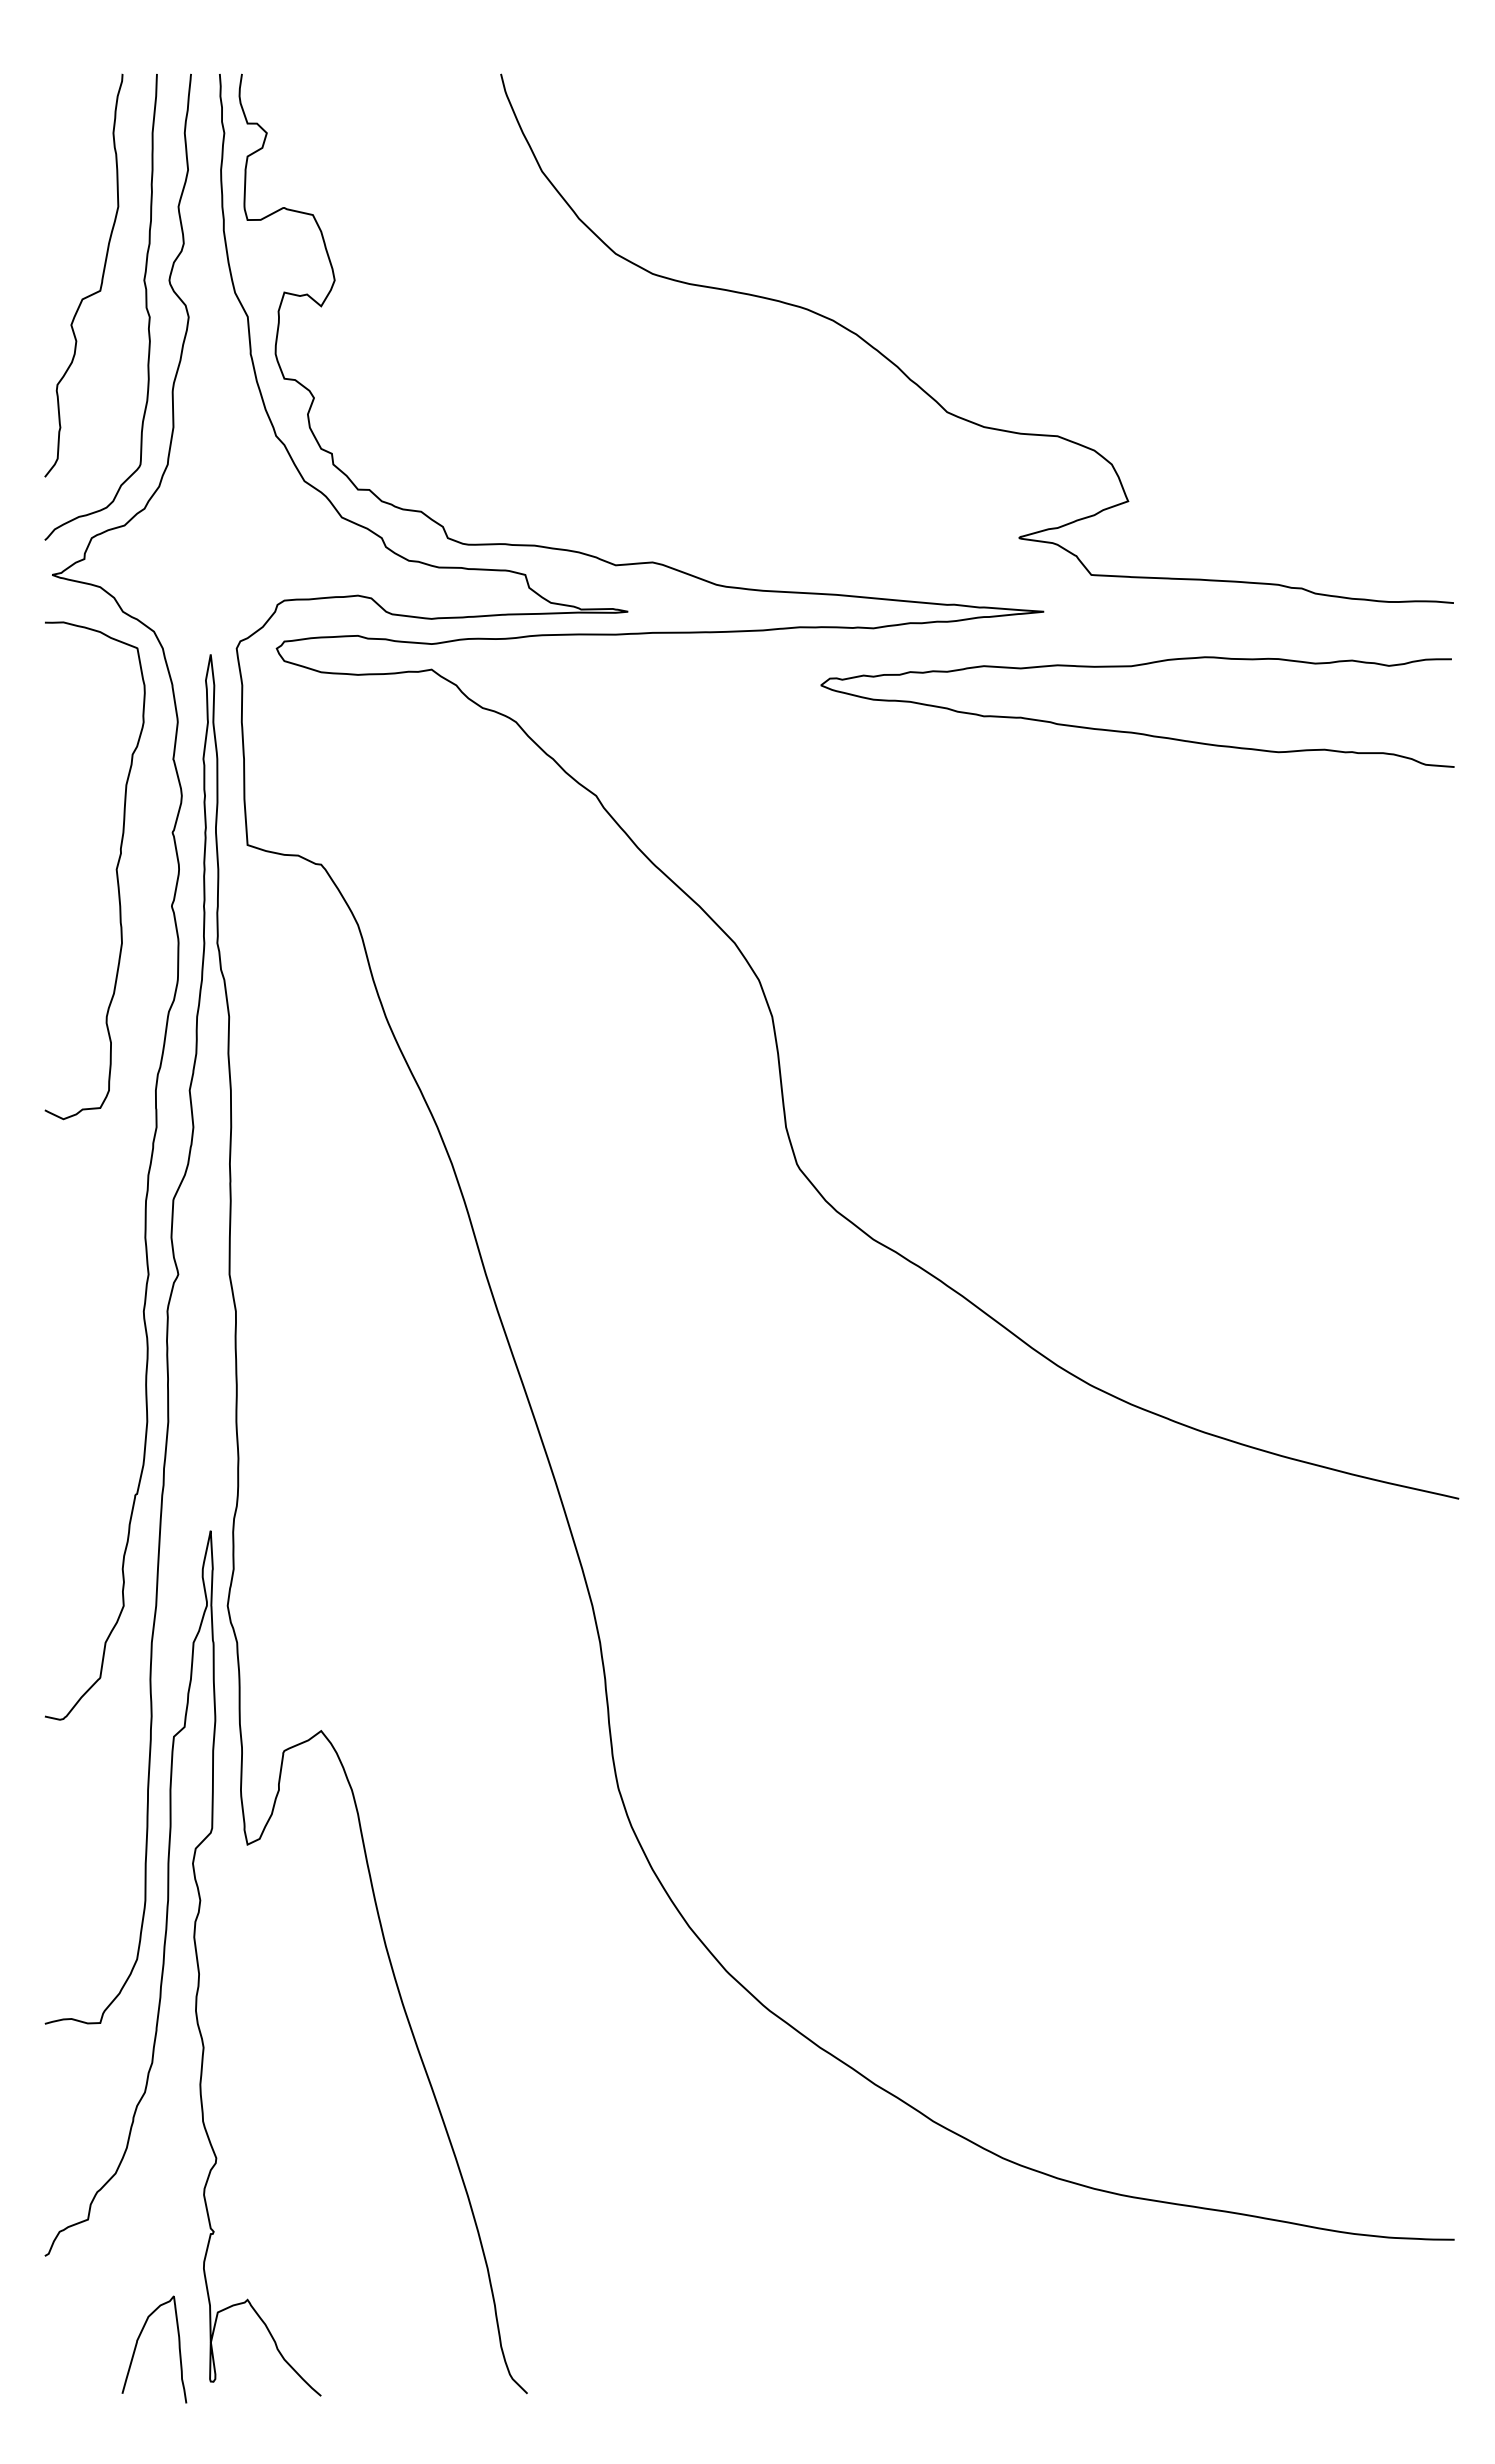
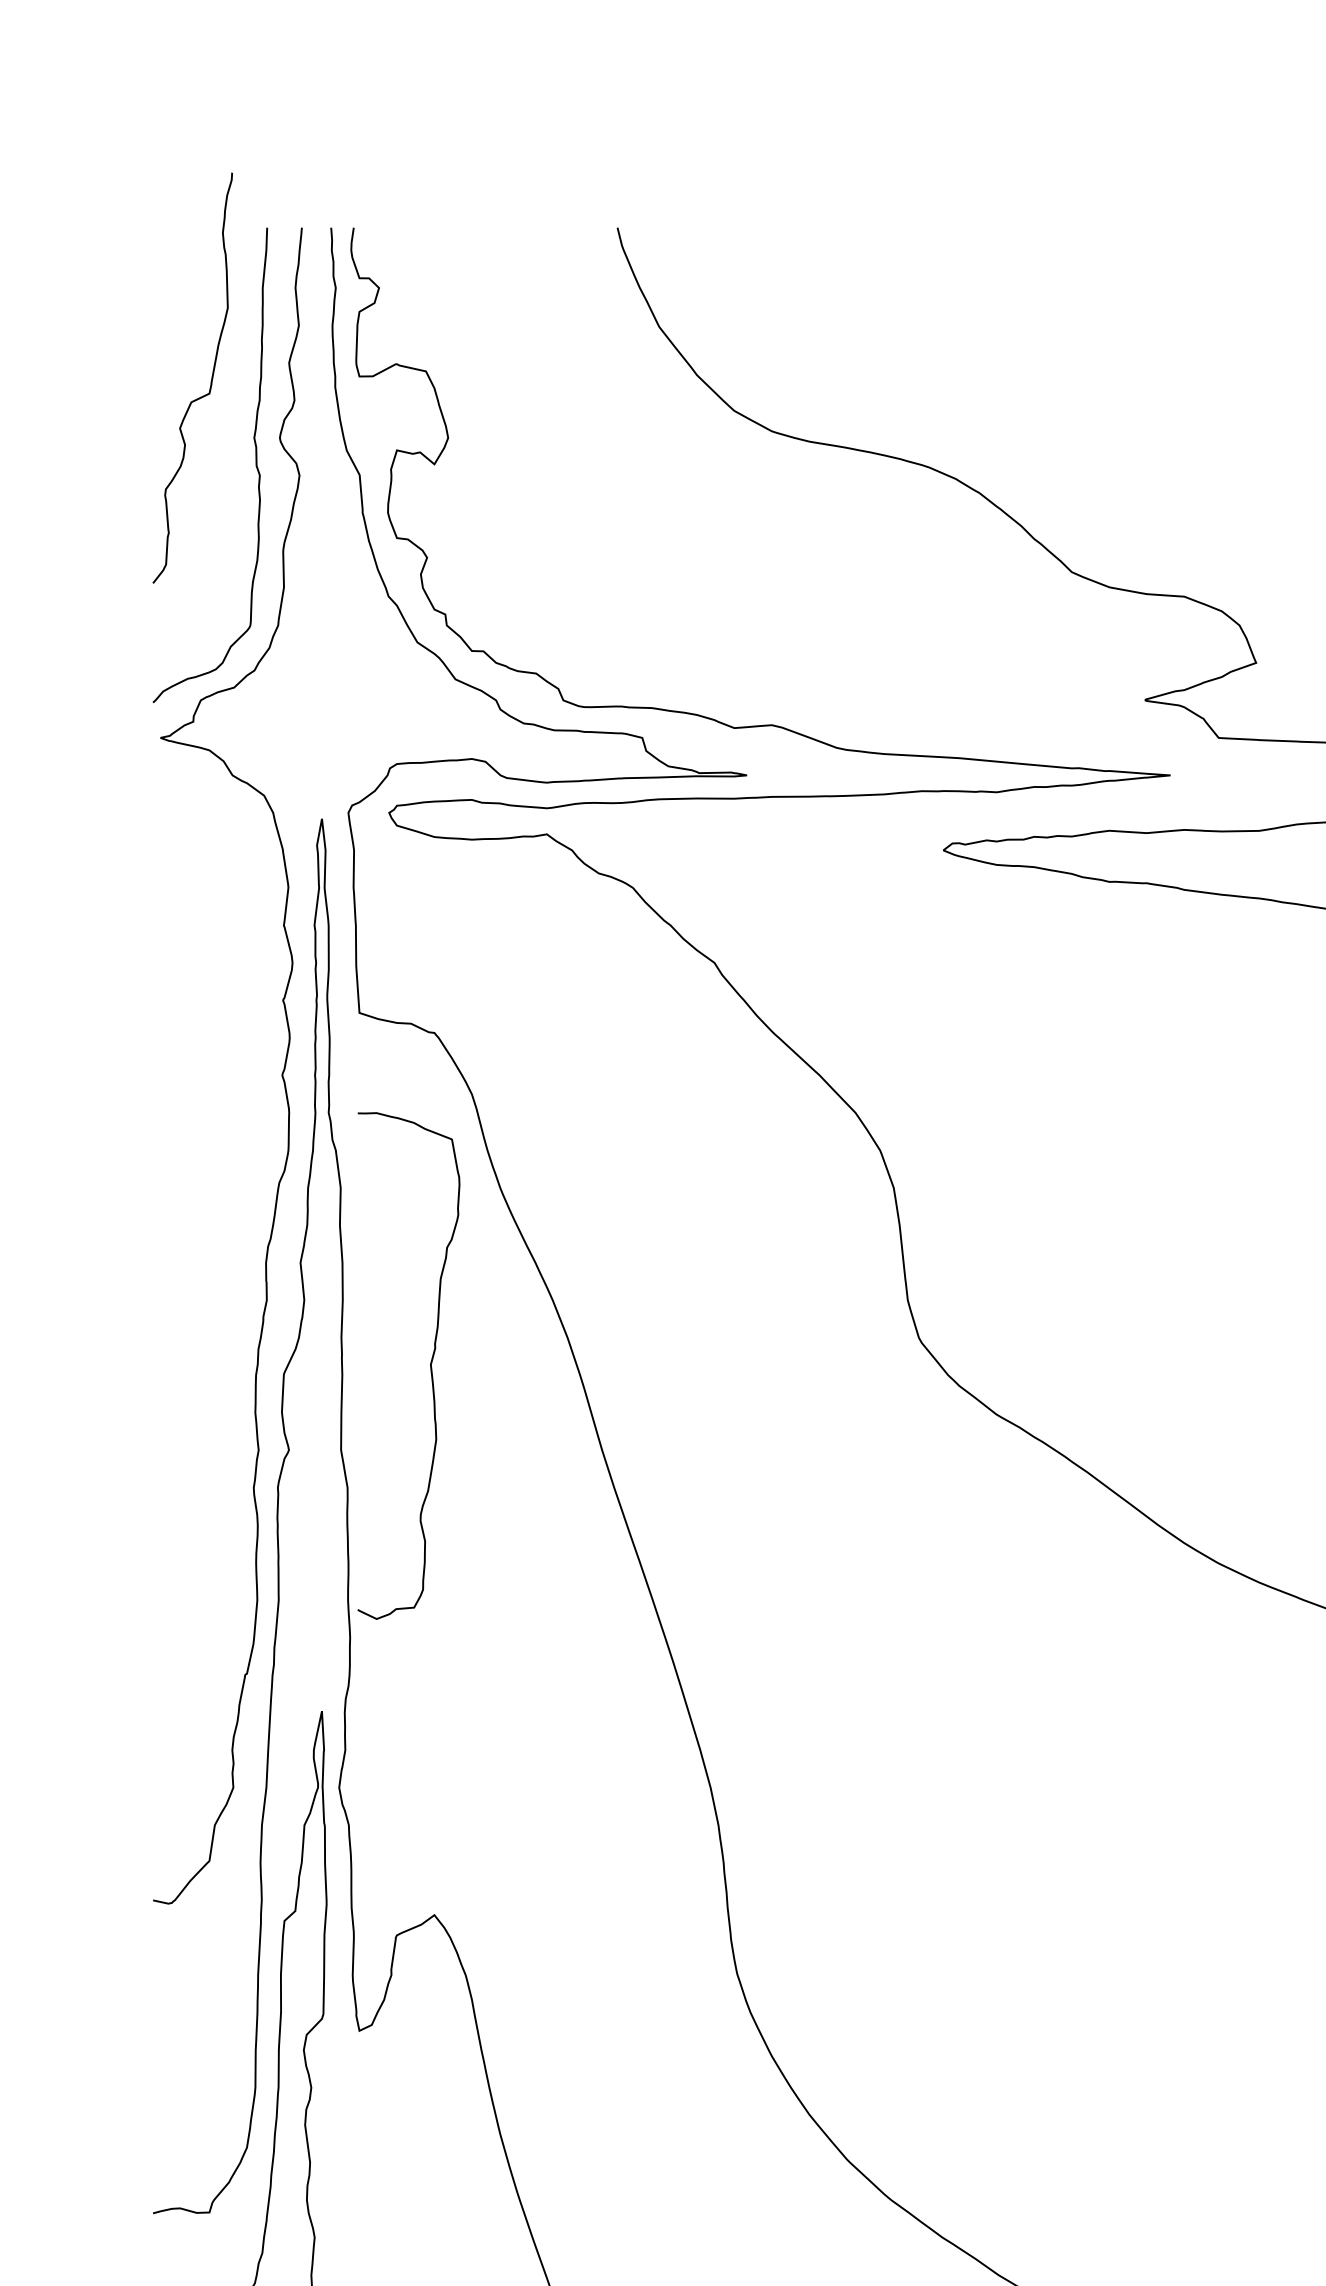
curve: (101, 277) -> (210, 380), moved
curve: (115, 870) -> (429, 1365), moved

